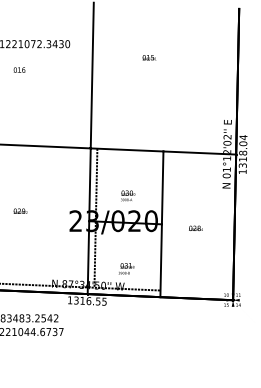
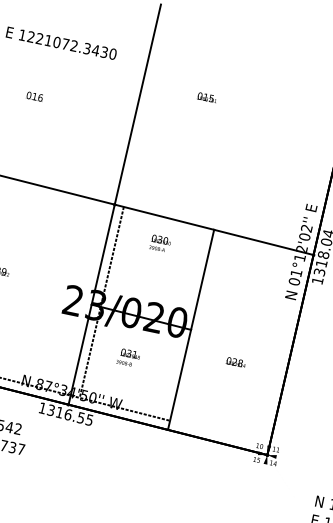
text: (149, 57) -> (207, 97), moved
text: (19, 69) -> (34, 95), moved
text: (128, 195) -> (161, 243), moved
text: (195, 227) -> (235, 361), moved
text: (126, 268) -> (128, 357), moved

